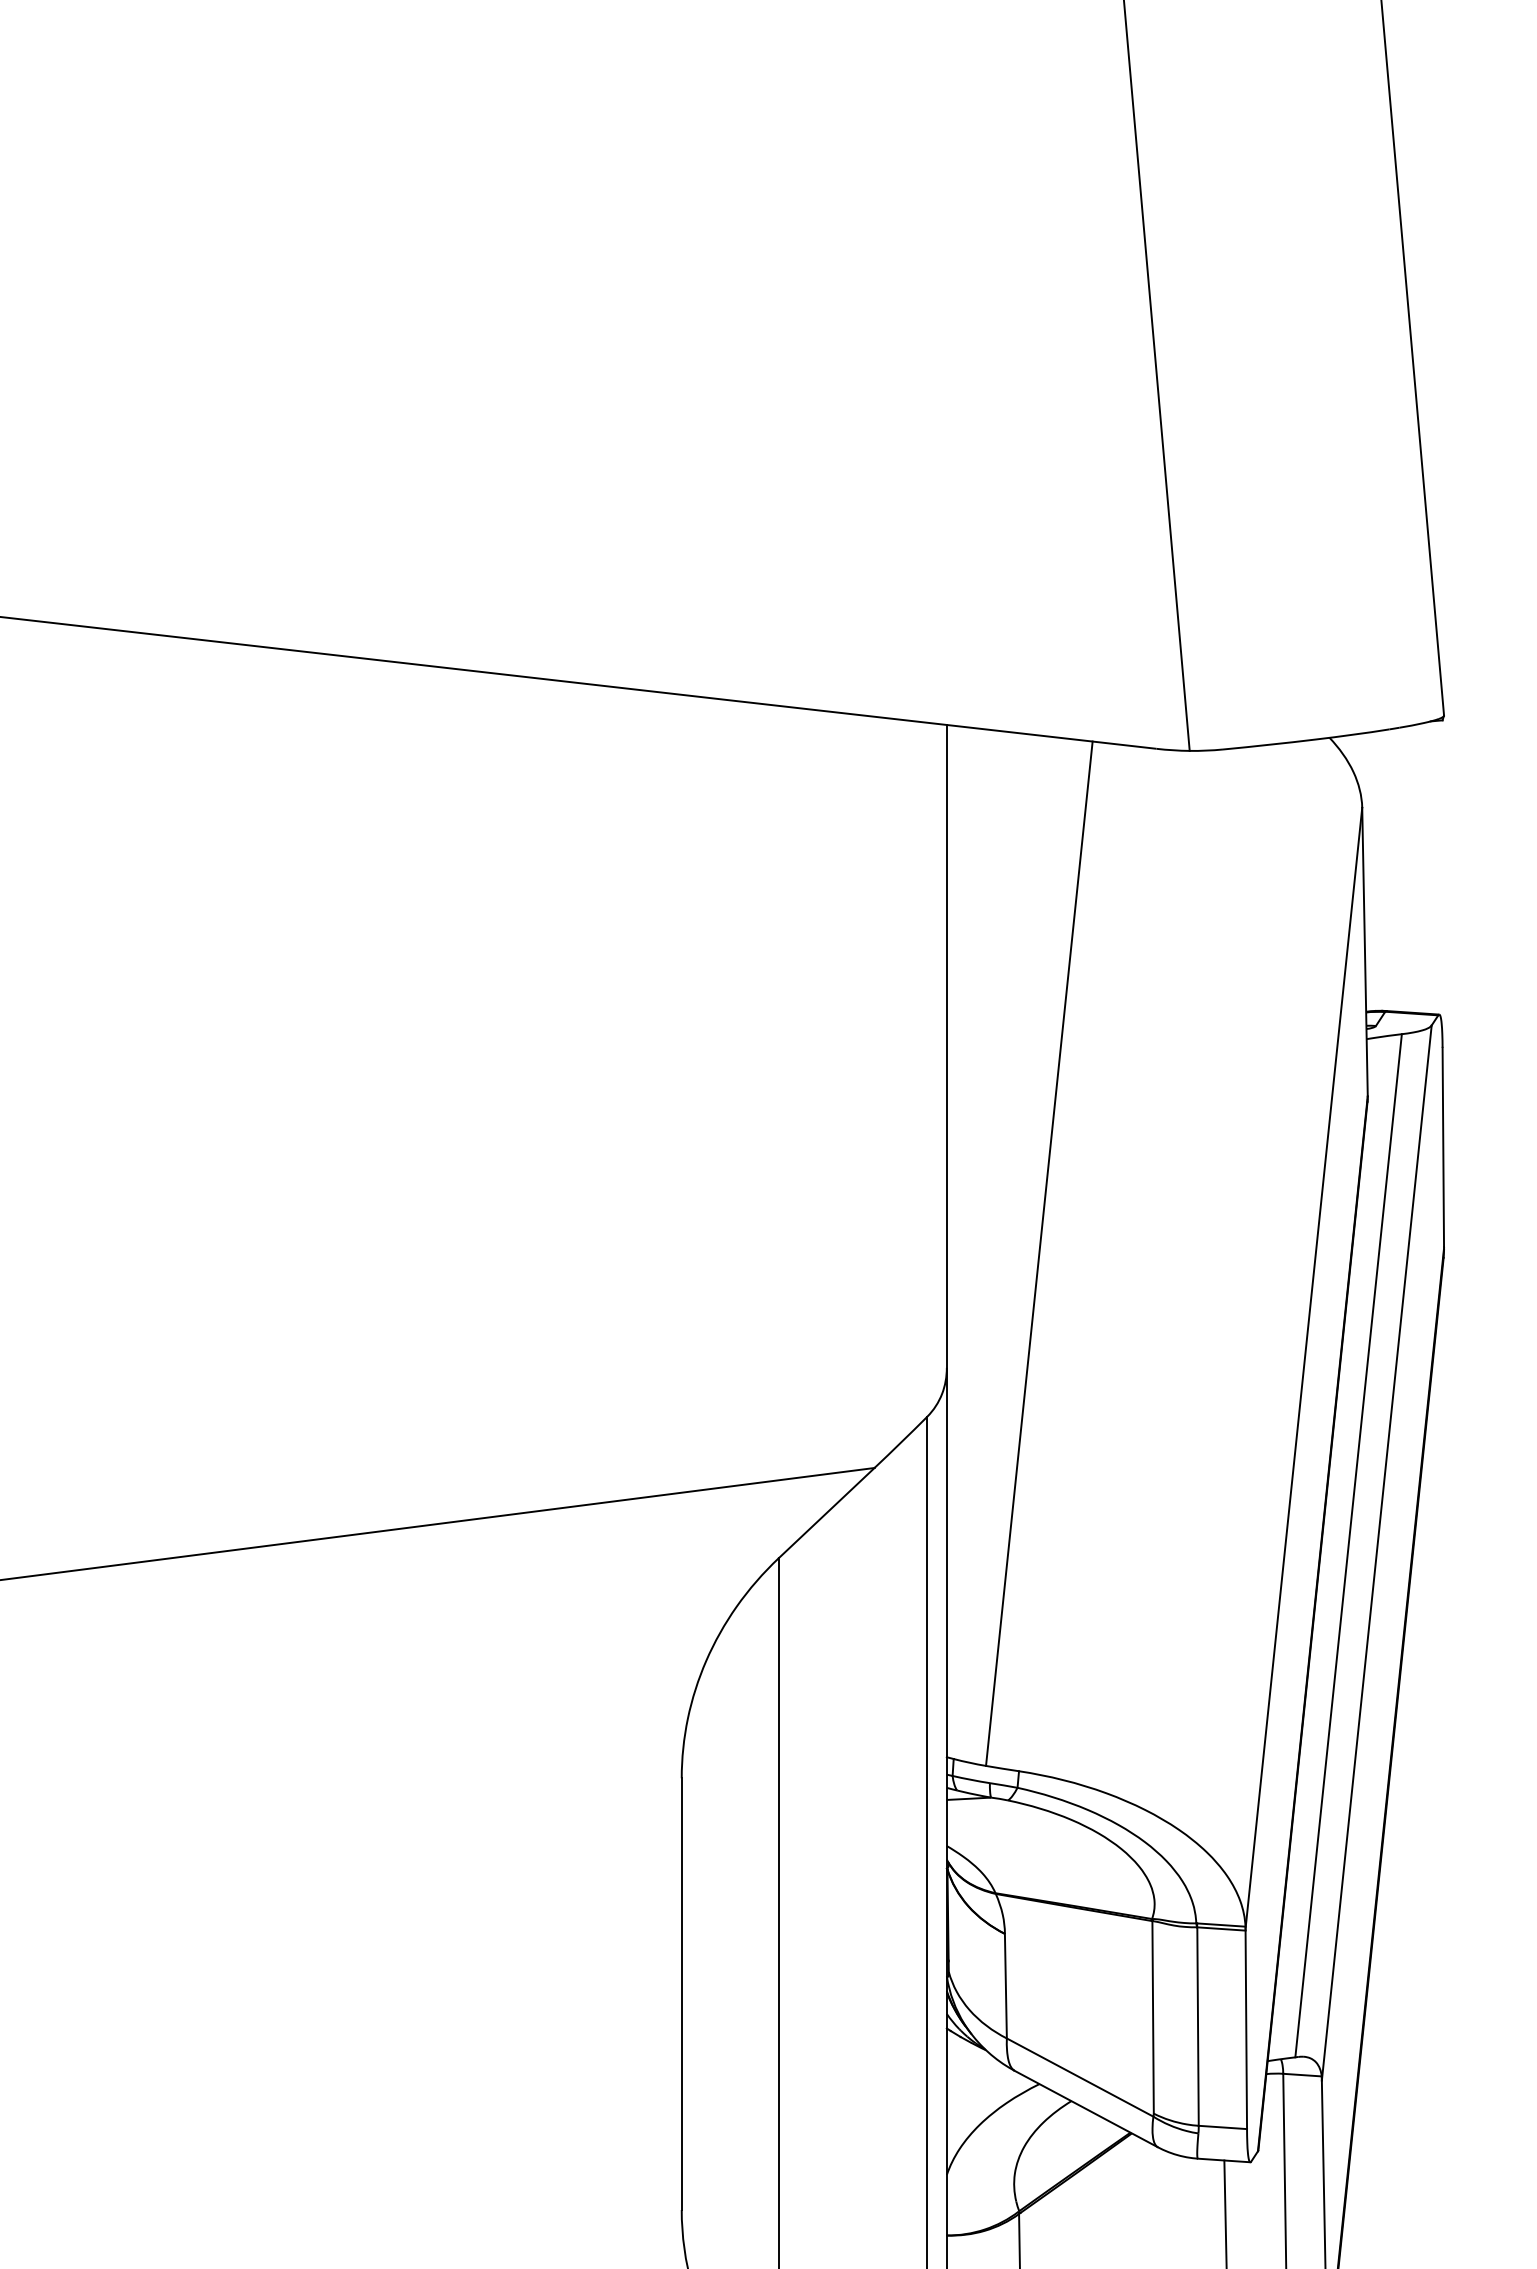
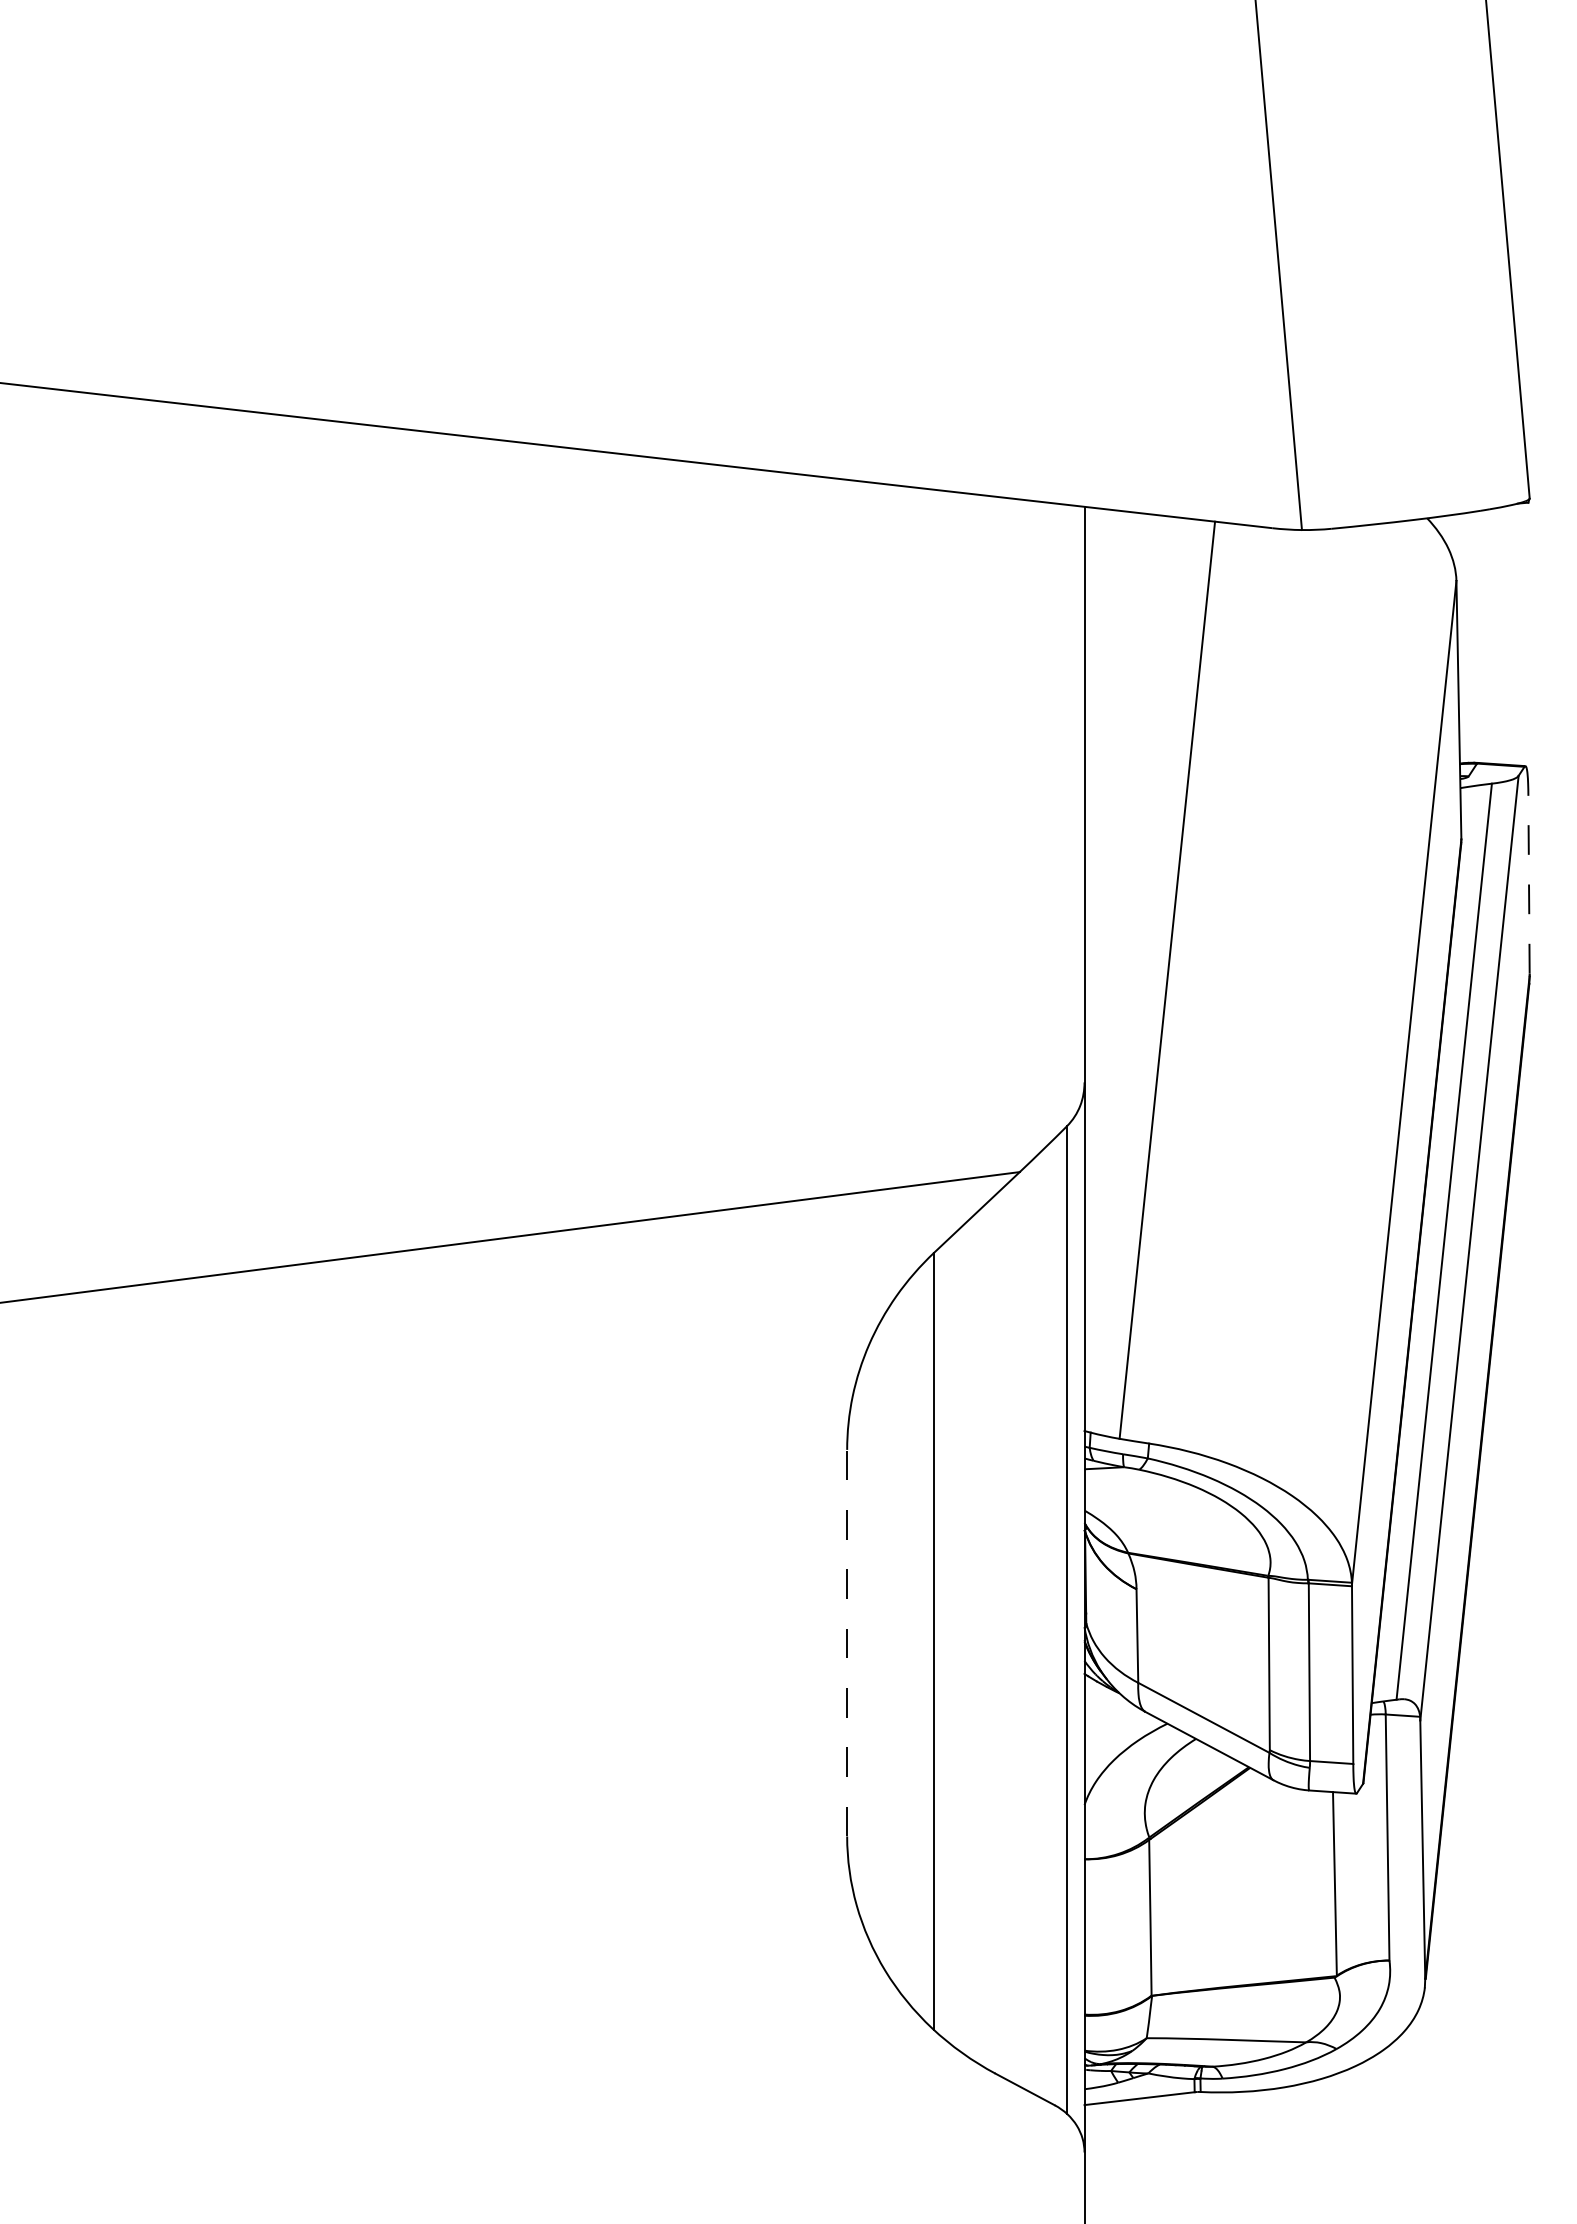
line: (1443, 1146) -> (1529, 884), solid -> dashed
line: (682, 1993) -> (847, 1642), solid -> dashed

